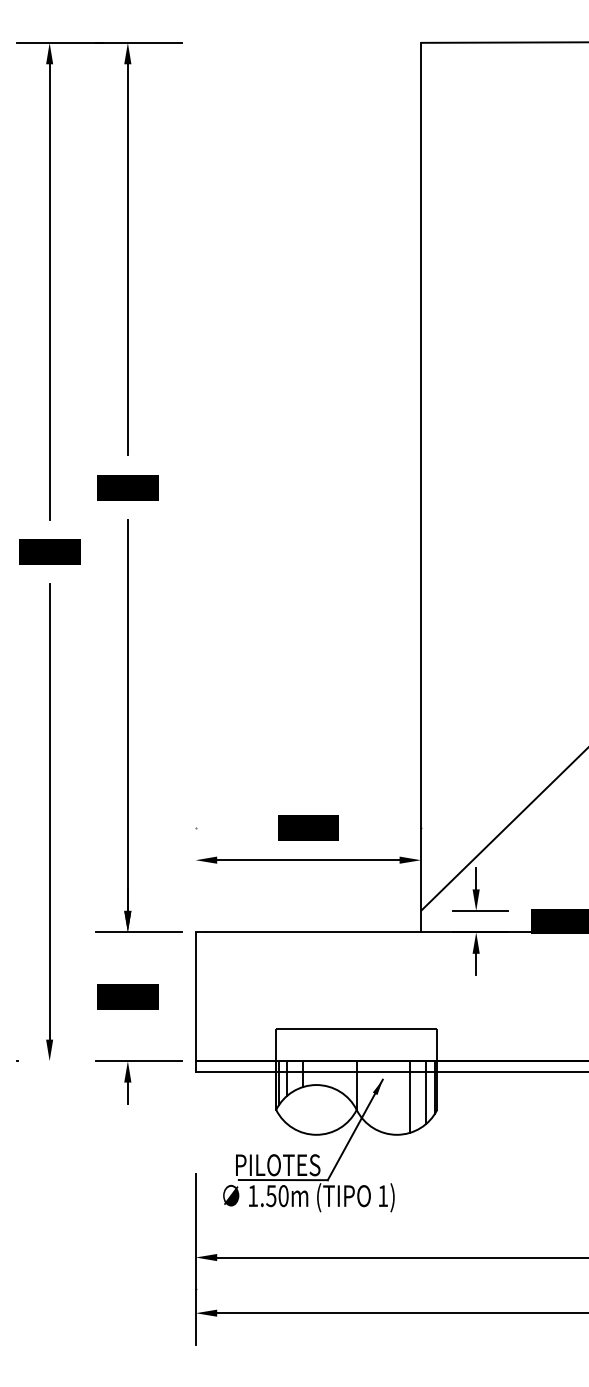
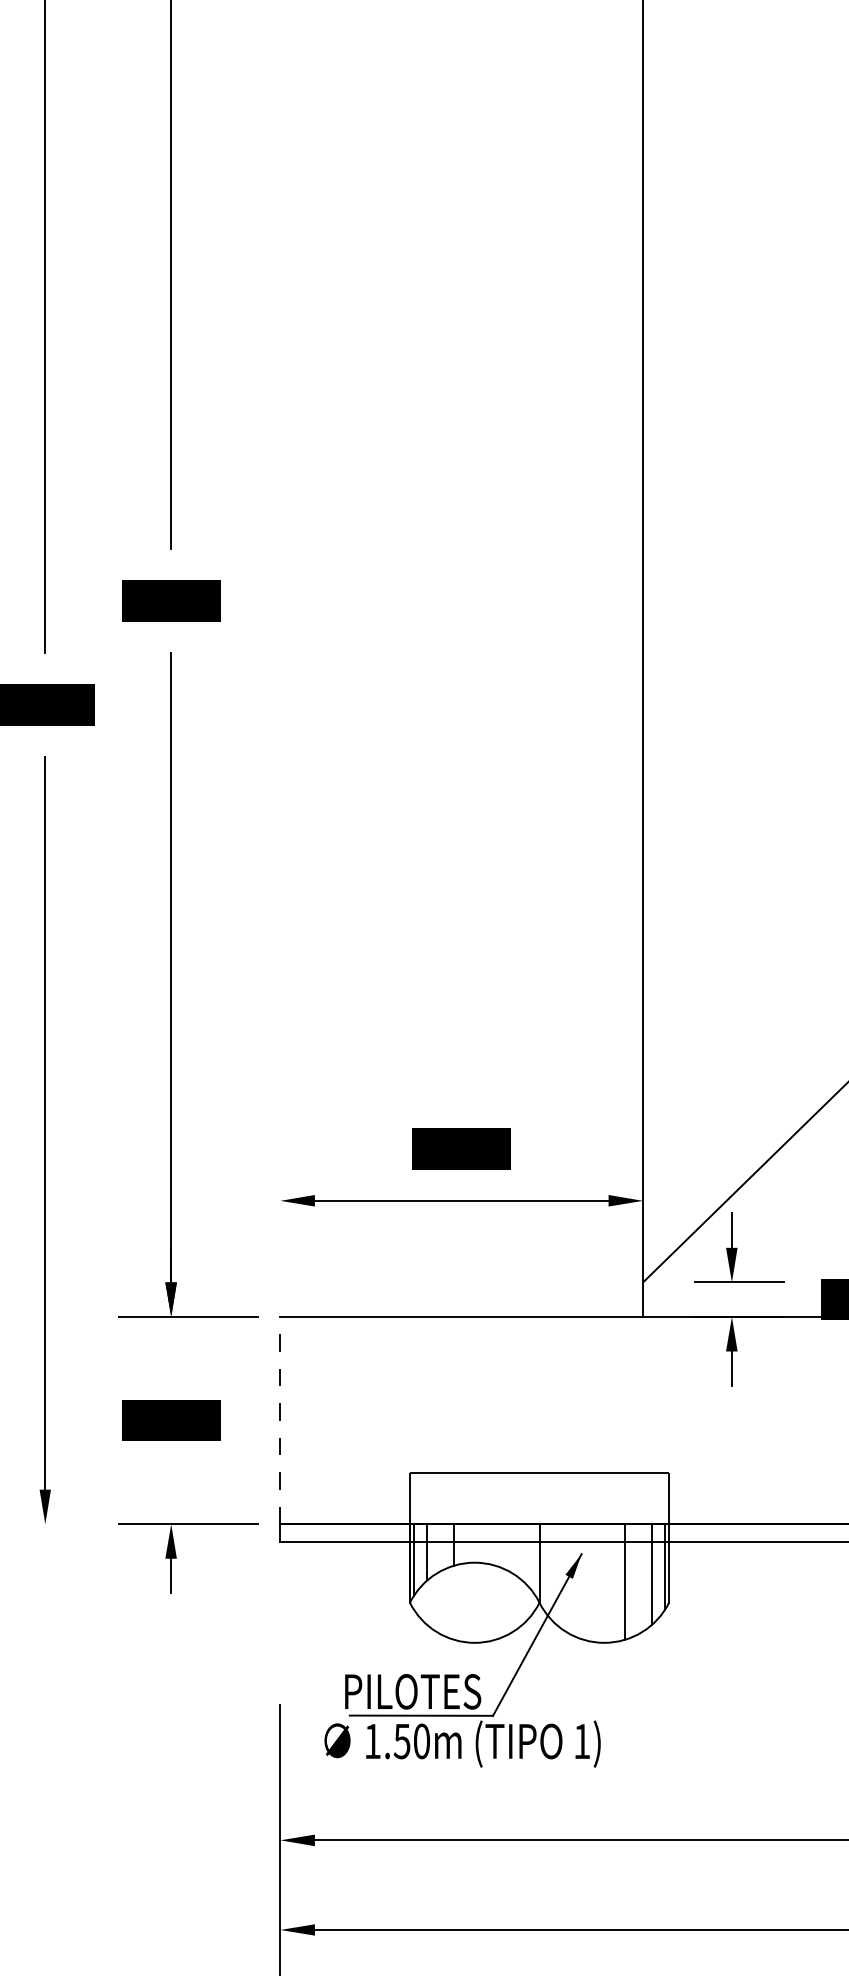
line: (195, 996) -> (280, 1420), solid -> dashed

